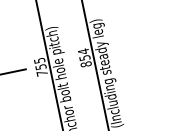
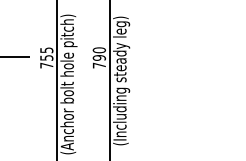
text: (84, 57) -> (99, 57), 854 -> 790

